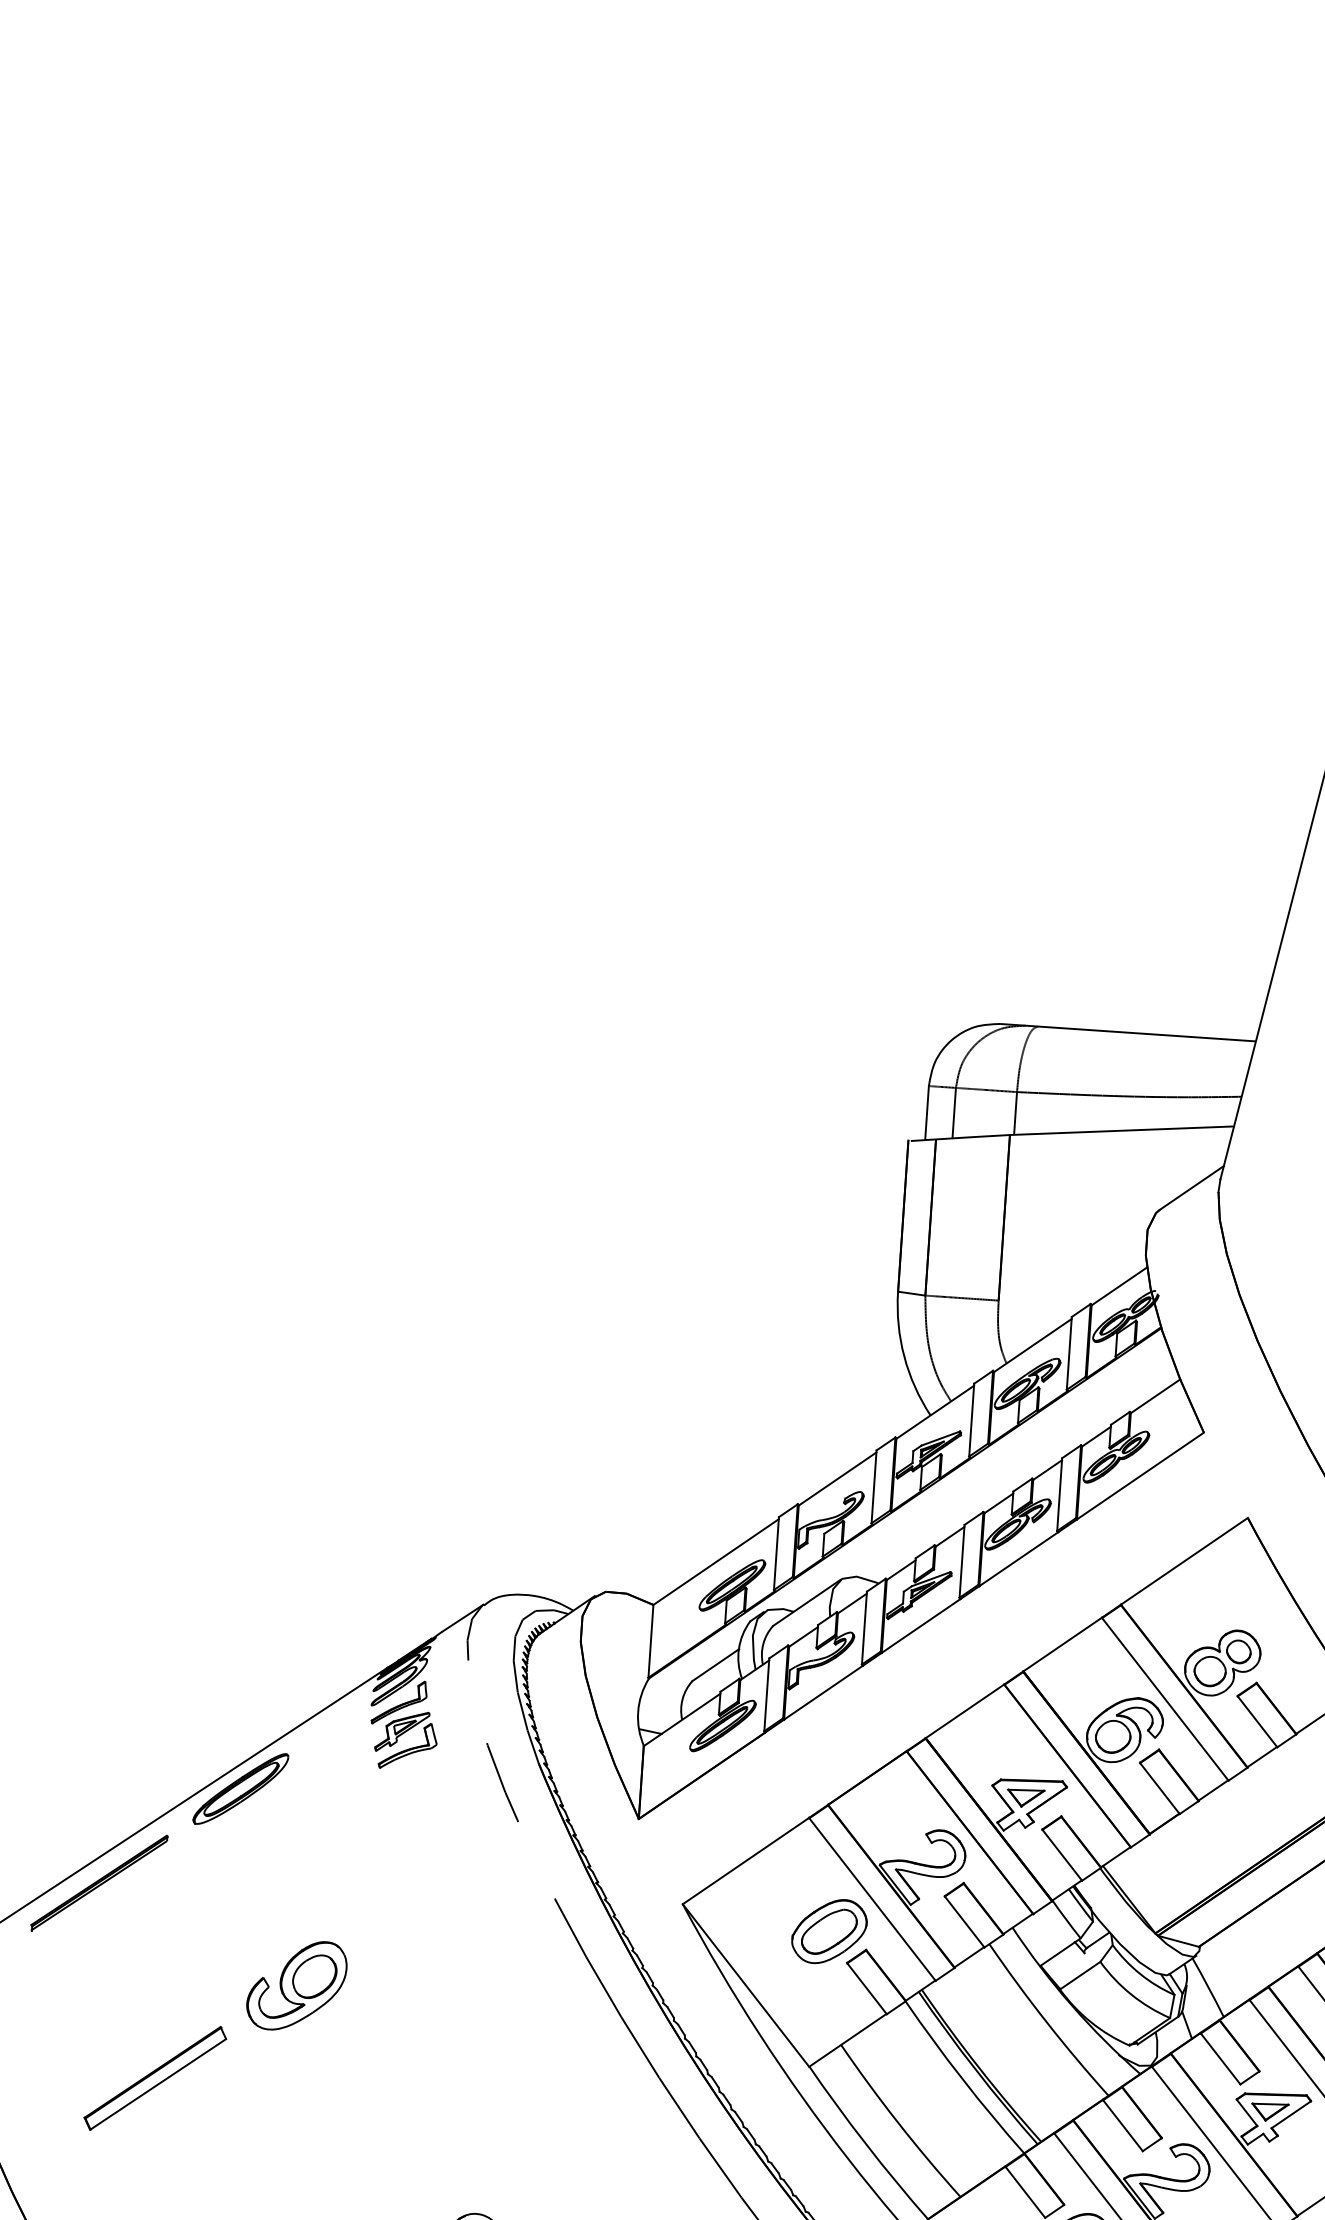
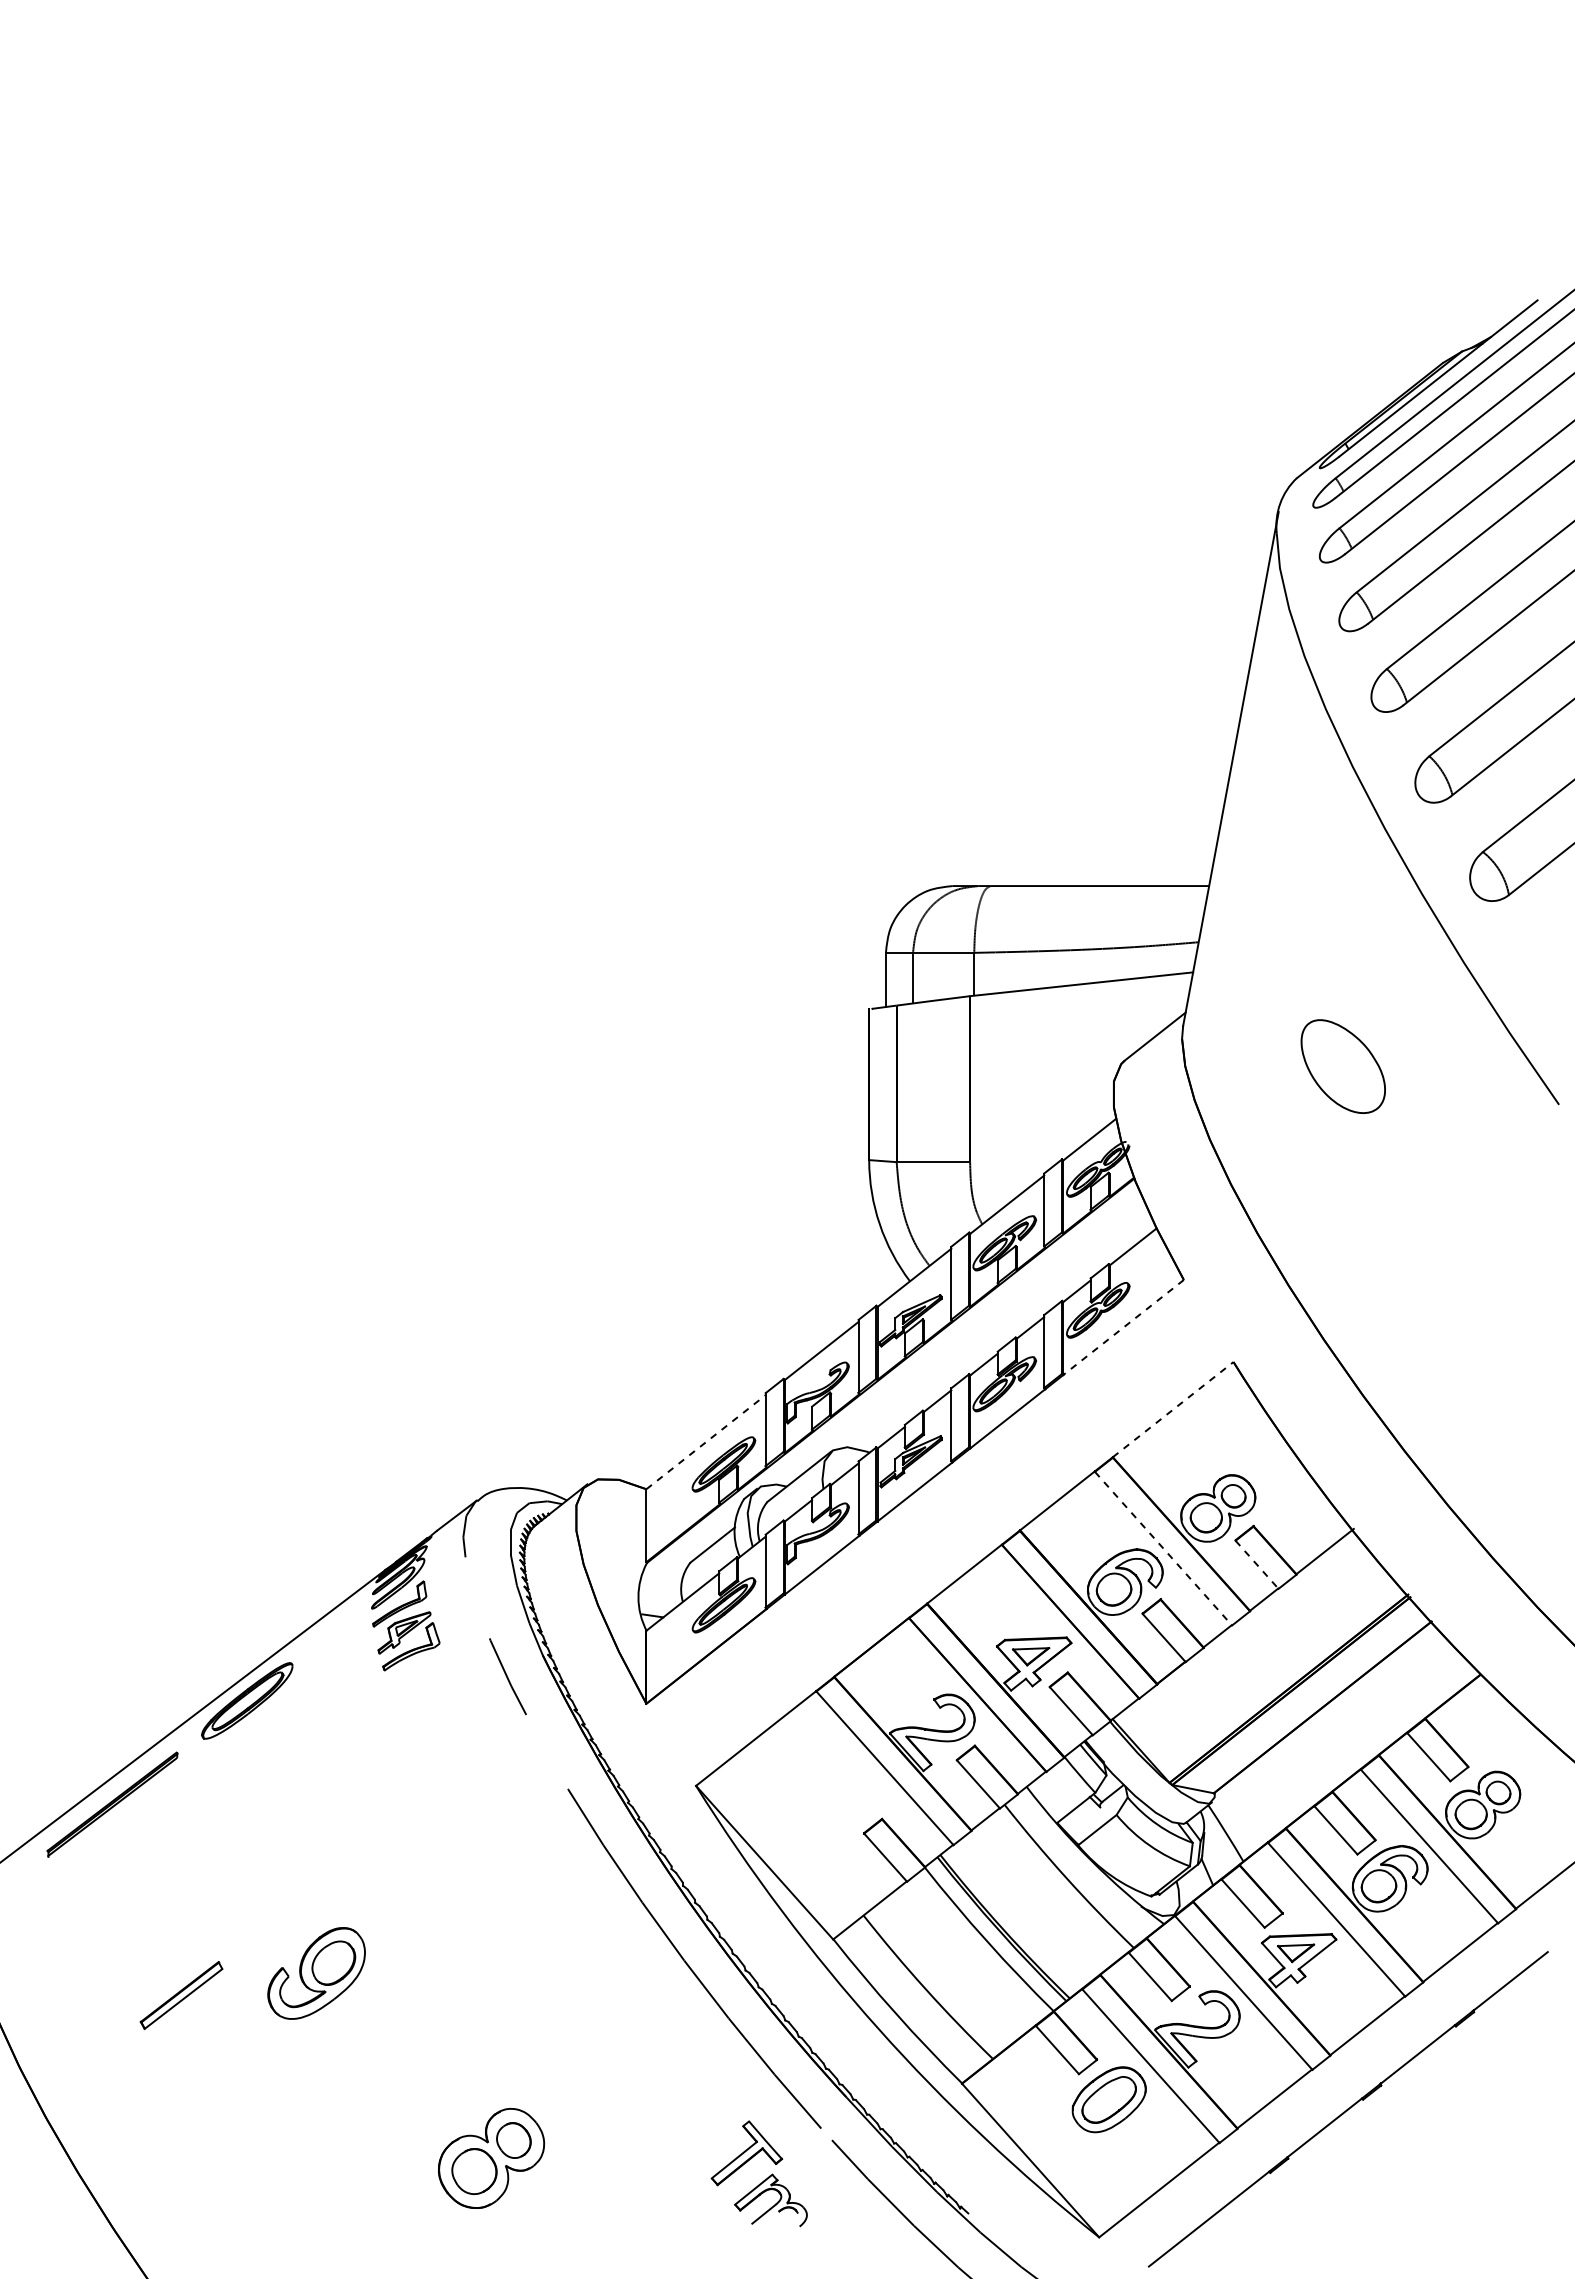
line: (1140, 1476) -> (1123, 1327), solid -> dashed
line: (1184, 1561) -> (1173, 1409), solid -> dashed
line: (716, 1562) -> (706, 1442), solid -> dashed
line: (1165, 1699) -> (1163, 1548), solid -> dashed
line: (1257, 1722) -> (1257, 1565), solid -> dashed
part: (828, 1930) -> (843, 1802), removed
part: (296, 1985) -> (316, 1973), moved
part: (155, 2078) -> (181, 1995), size x0.6

